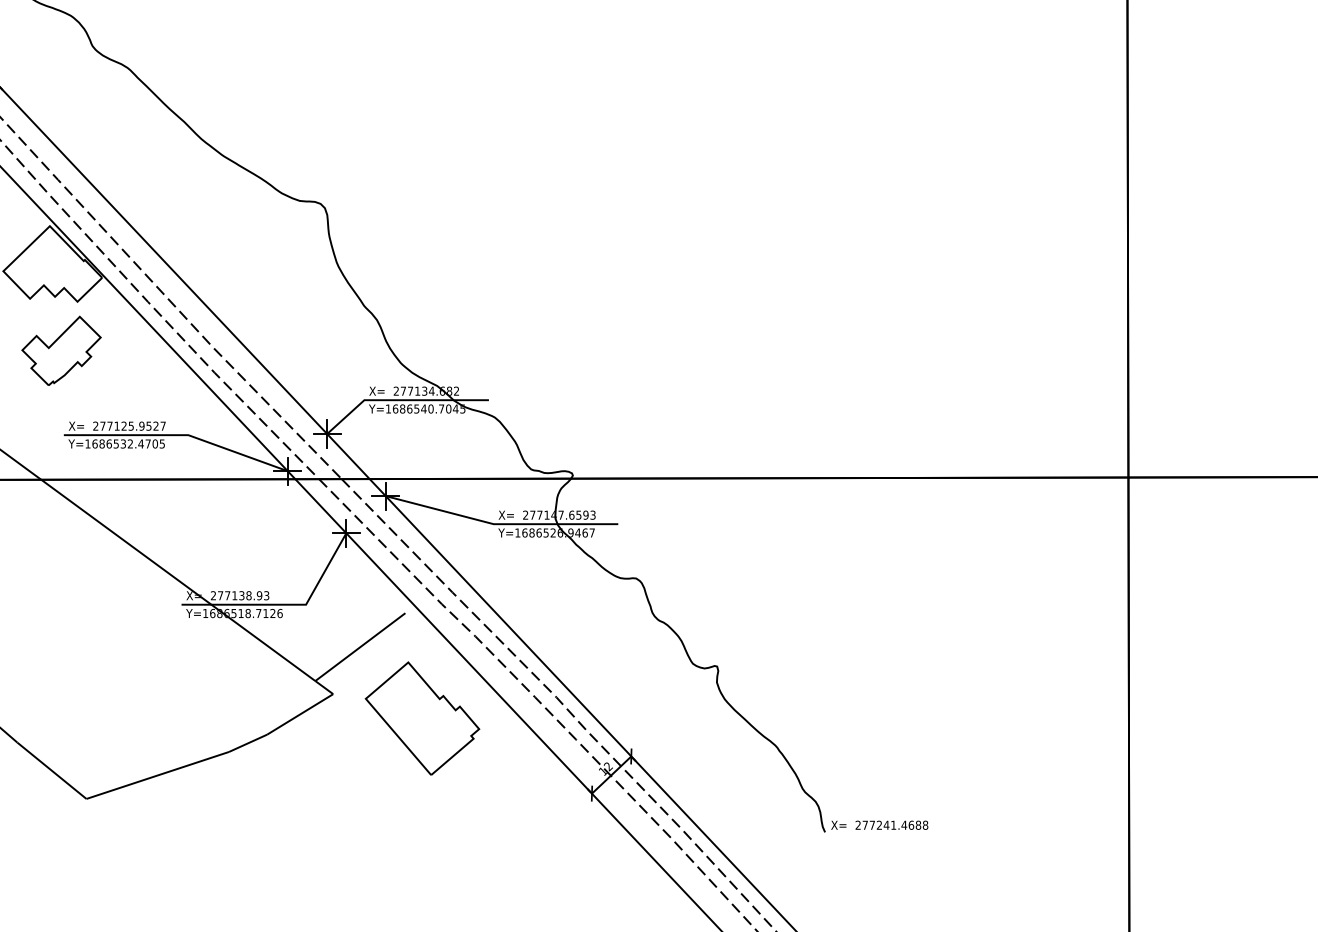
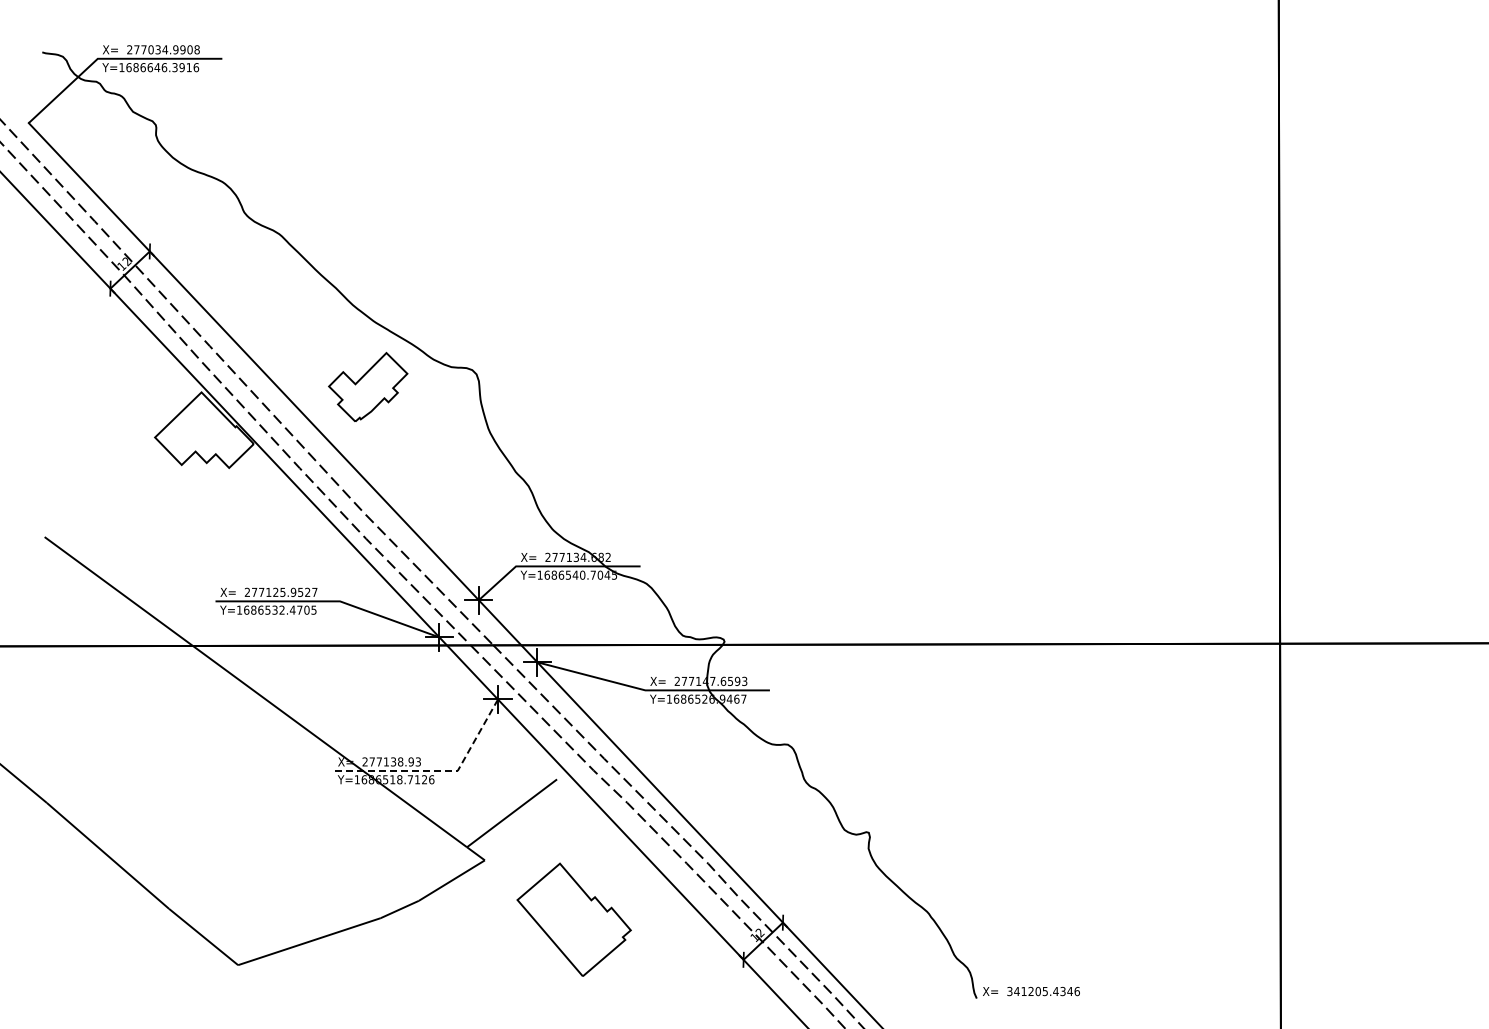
part: (61, 350) -> (368, 386), moved
line: (284, 604) -> (436, 770), solid -> dashed
part: (421, 718) -> (573, 919), moved
text: (891, 825) -> (1043, 991), 277241.4688 -> 341205.4346

